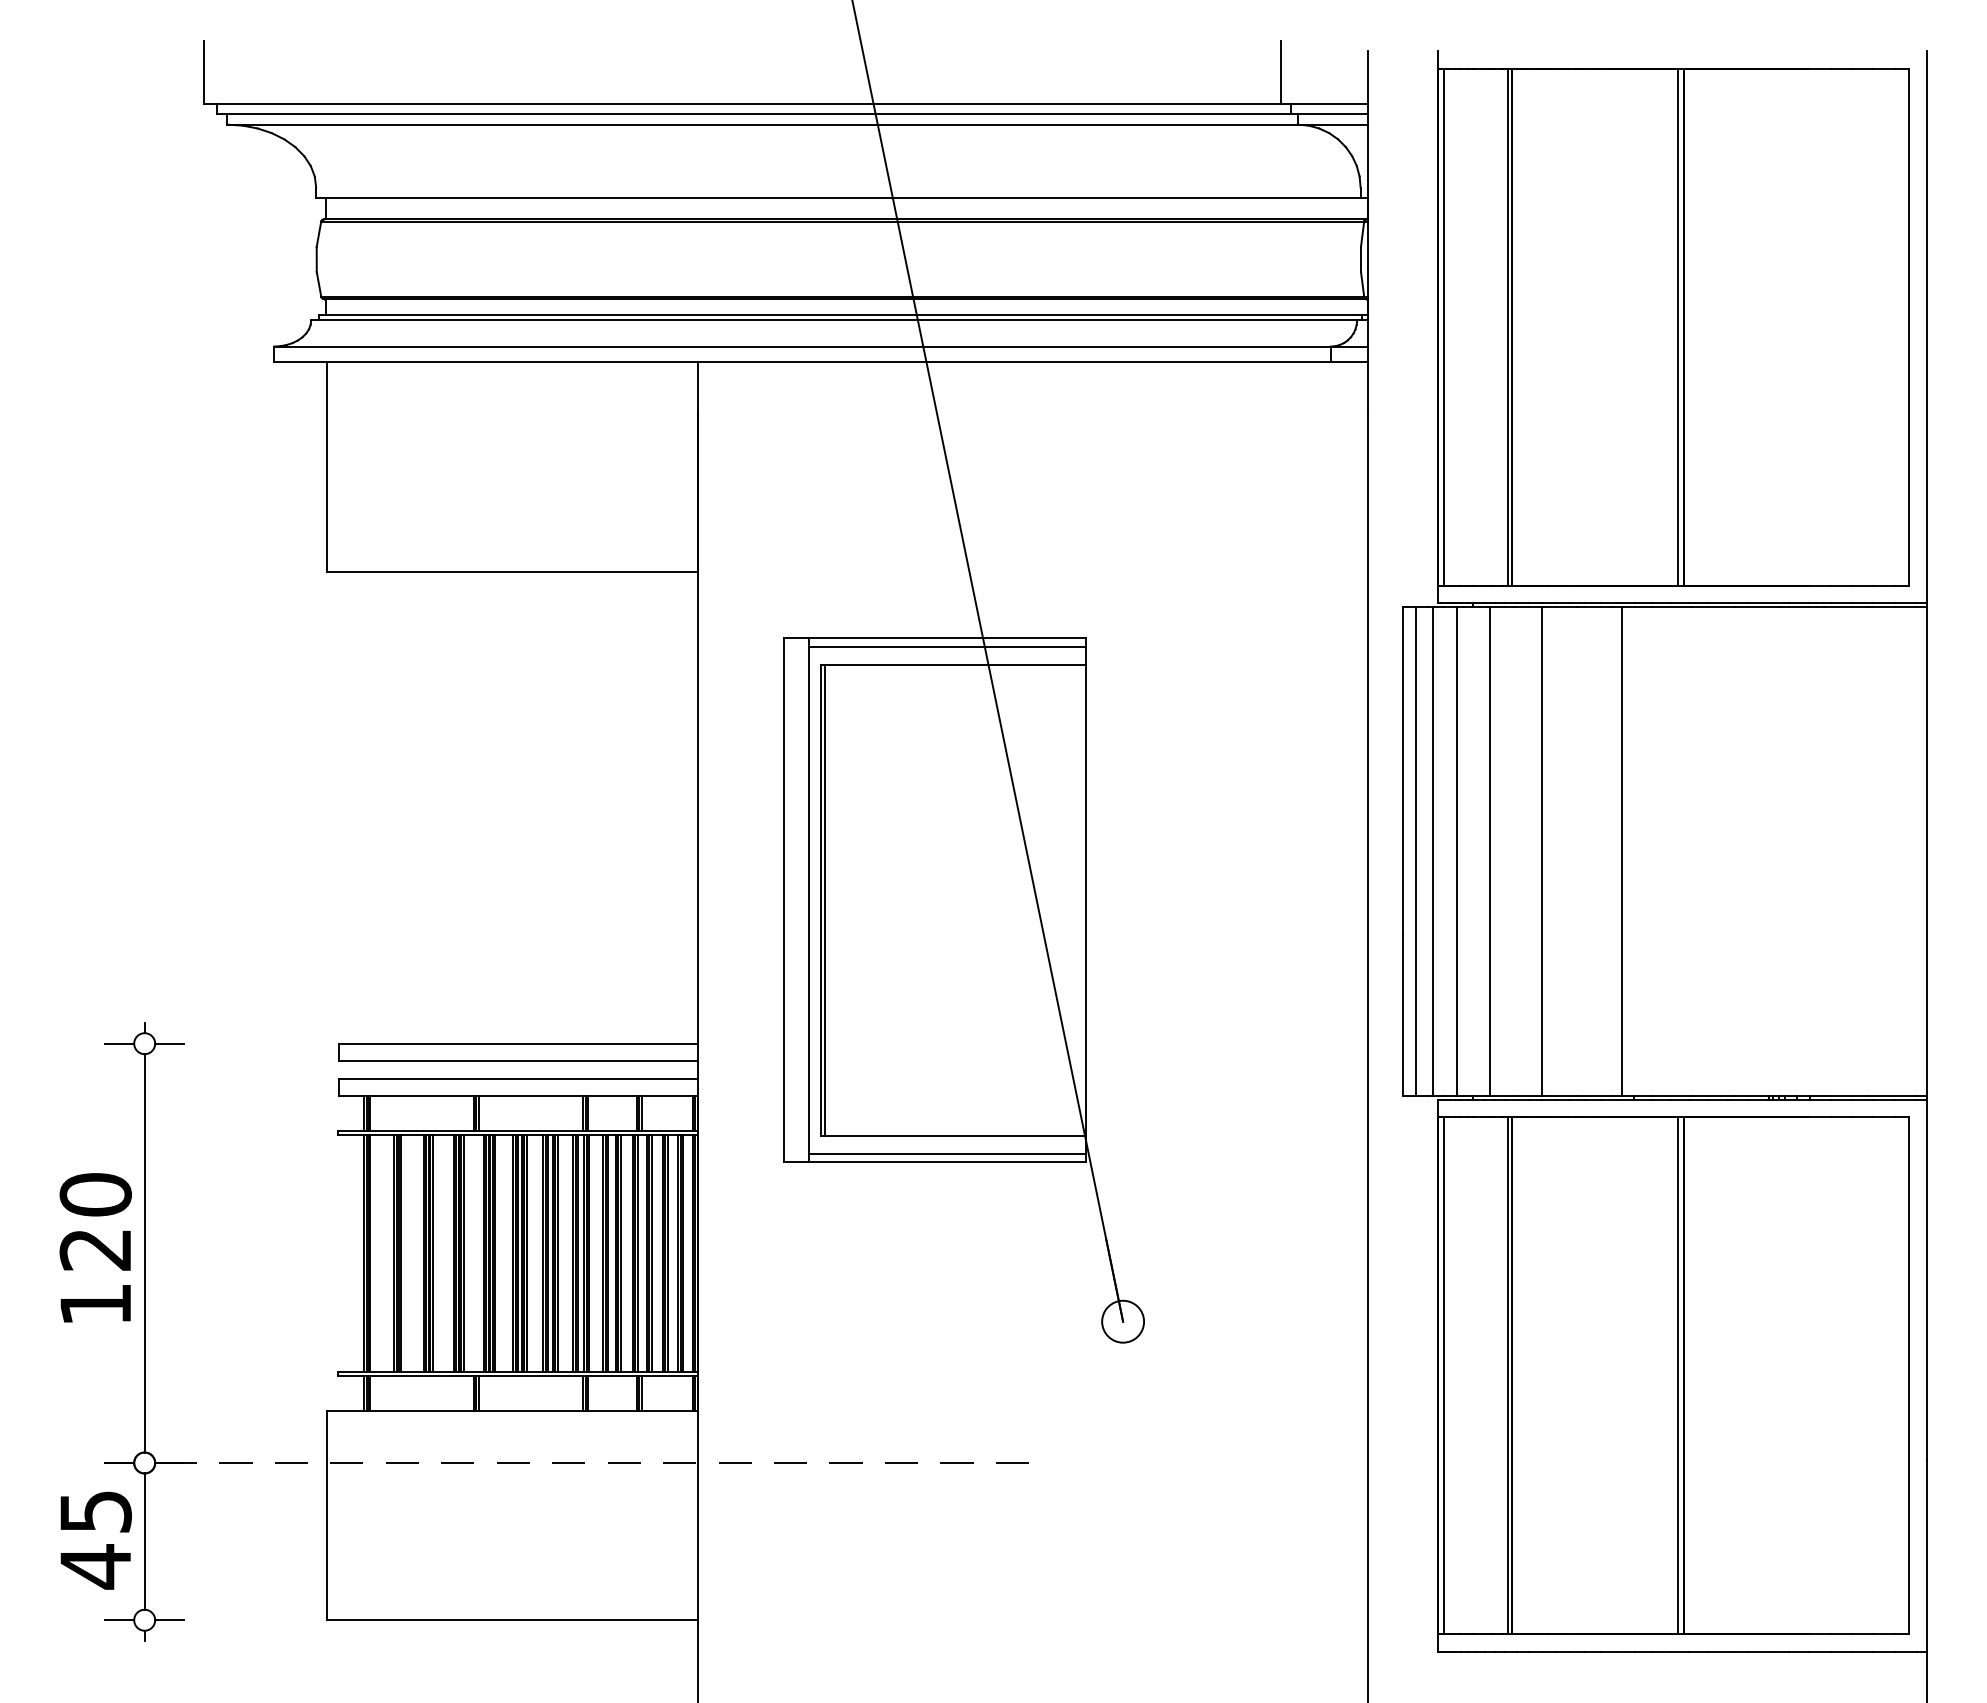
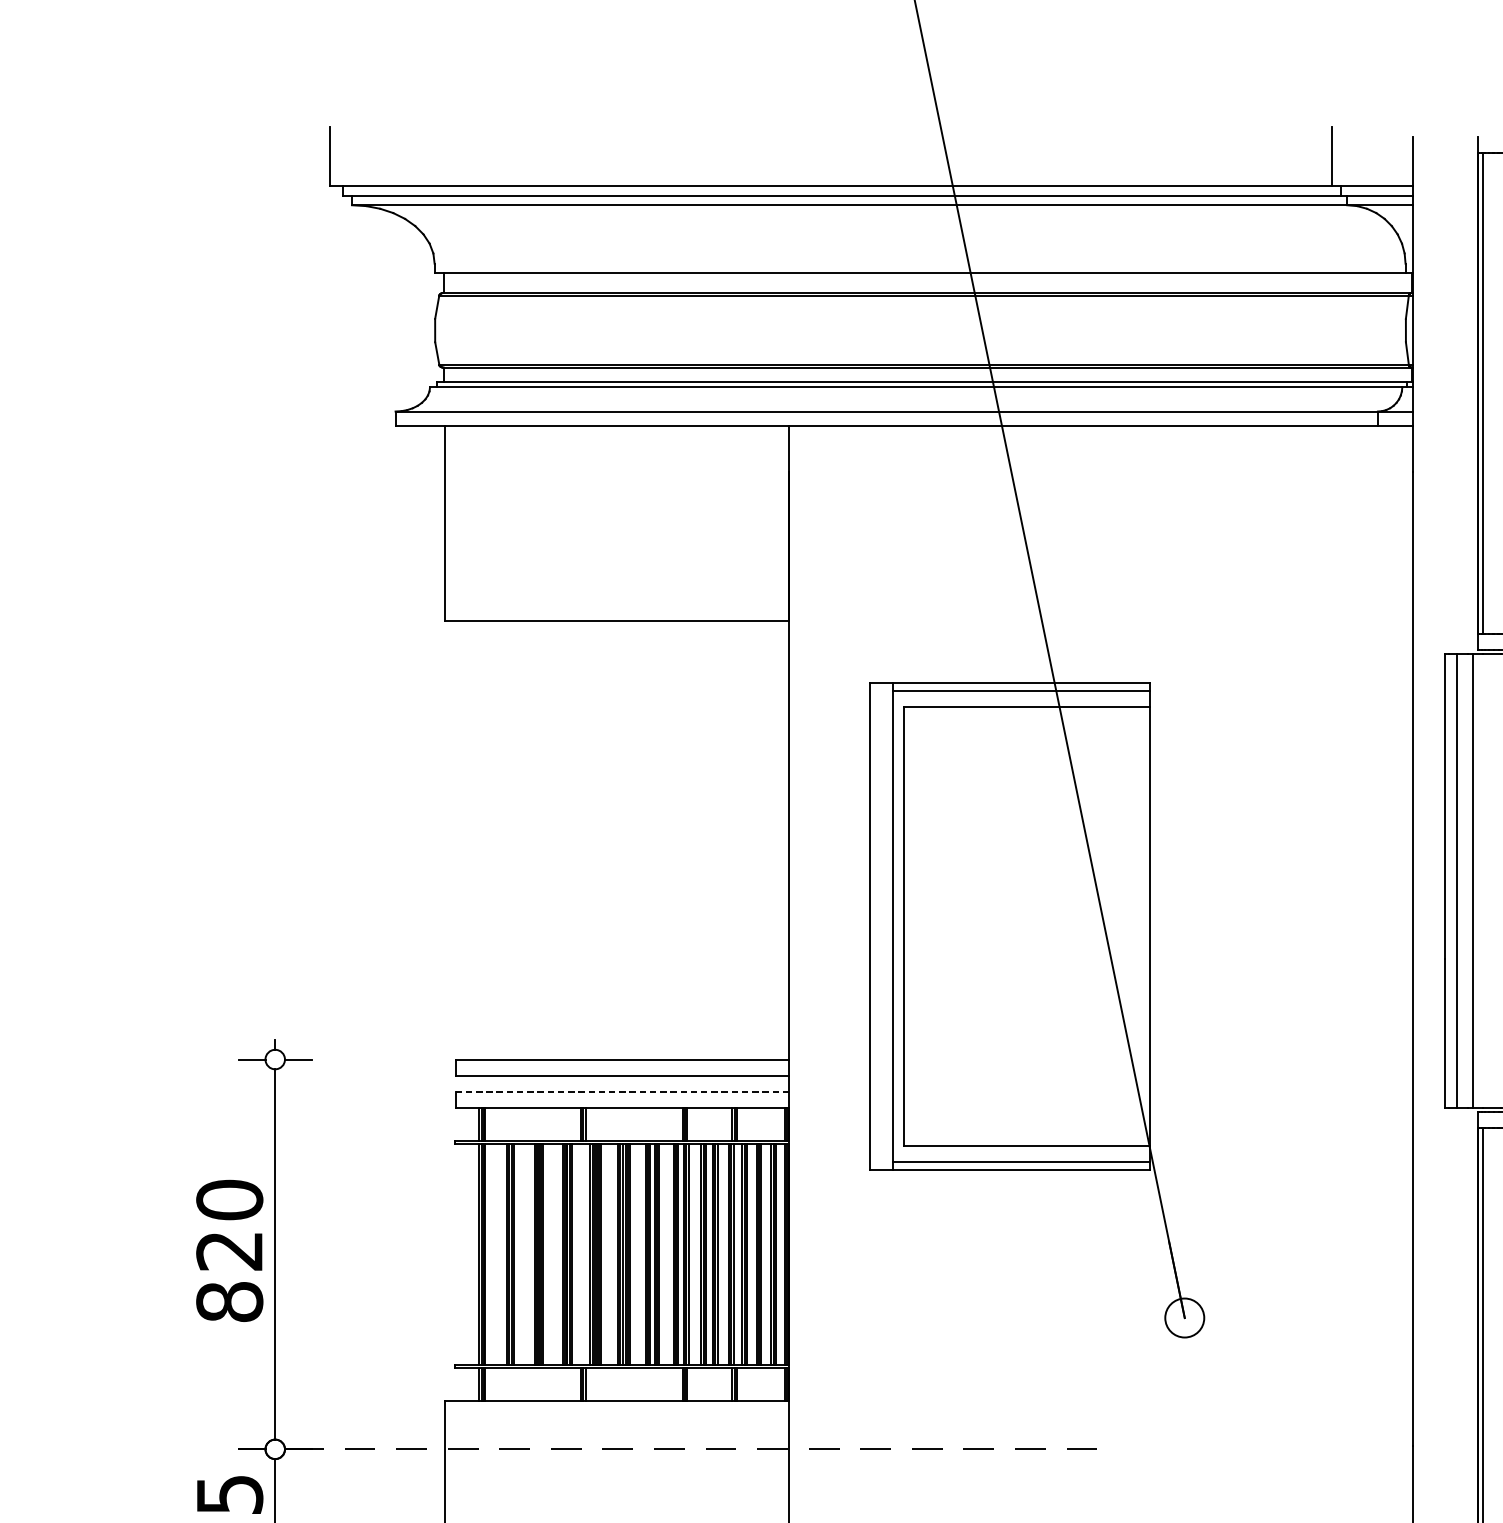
line: (1457, 851) -> (1495, 880), removed
line: (824, 900) -> (907, 926), removed
line: (518, 1078) -> (622, 1091), solid -> dashed
text: (95, 1304) -> (229, 1302), 120 -> 820

